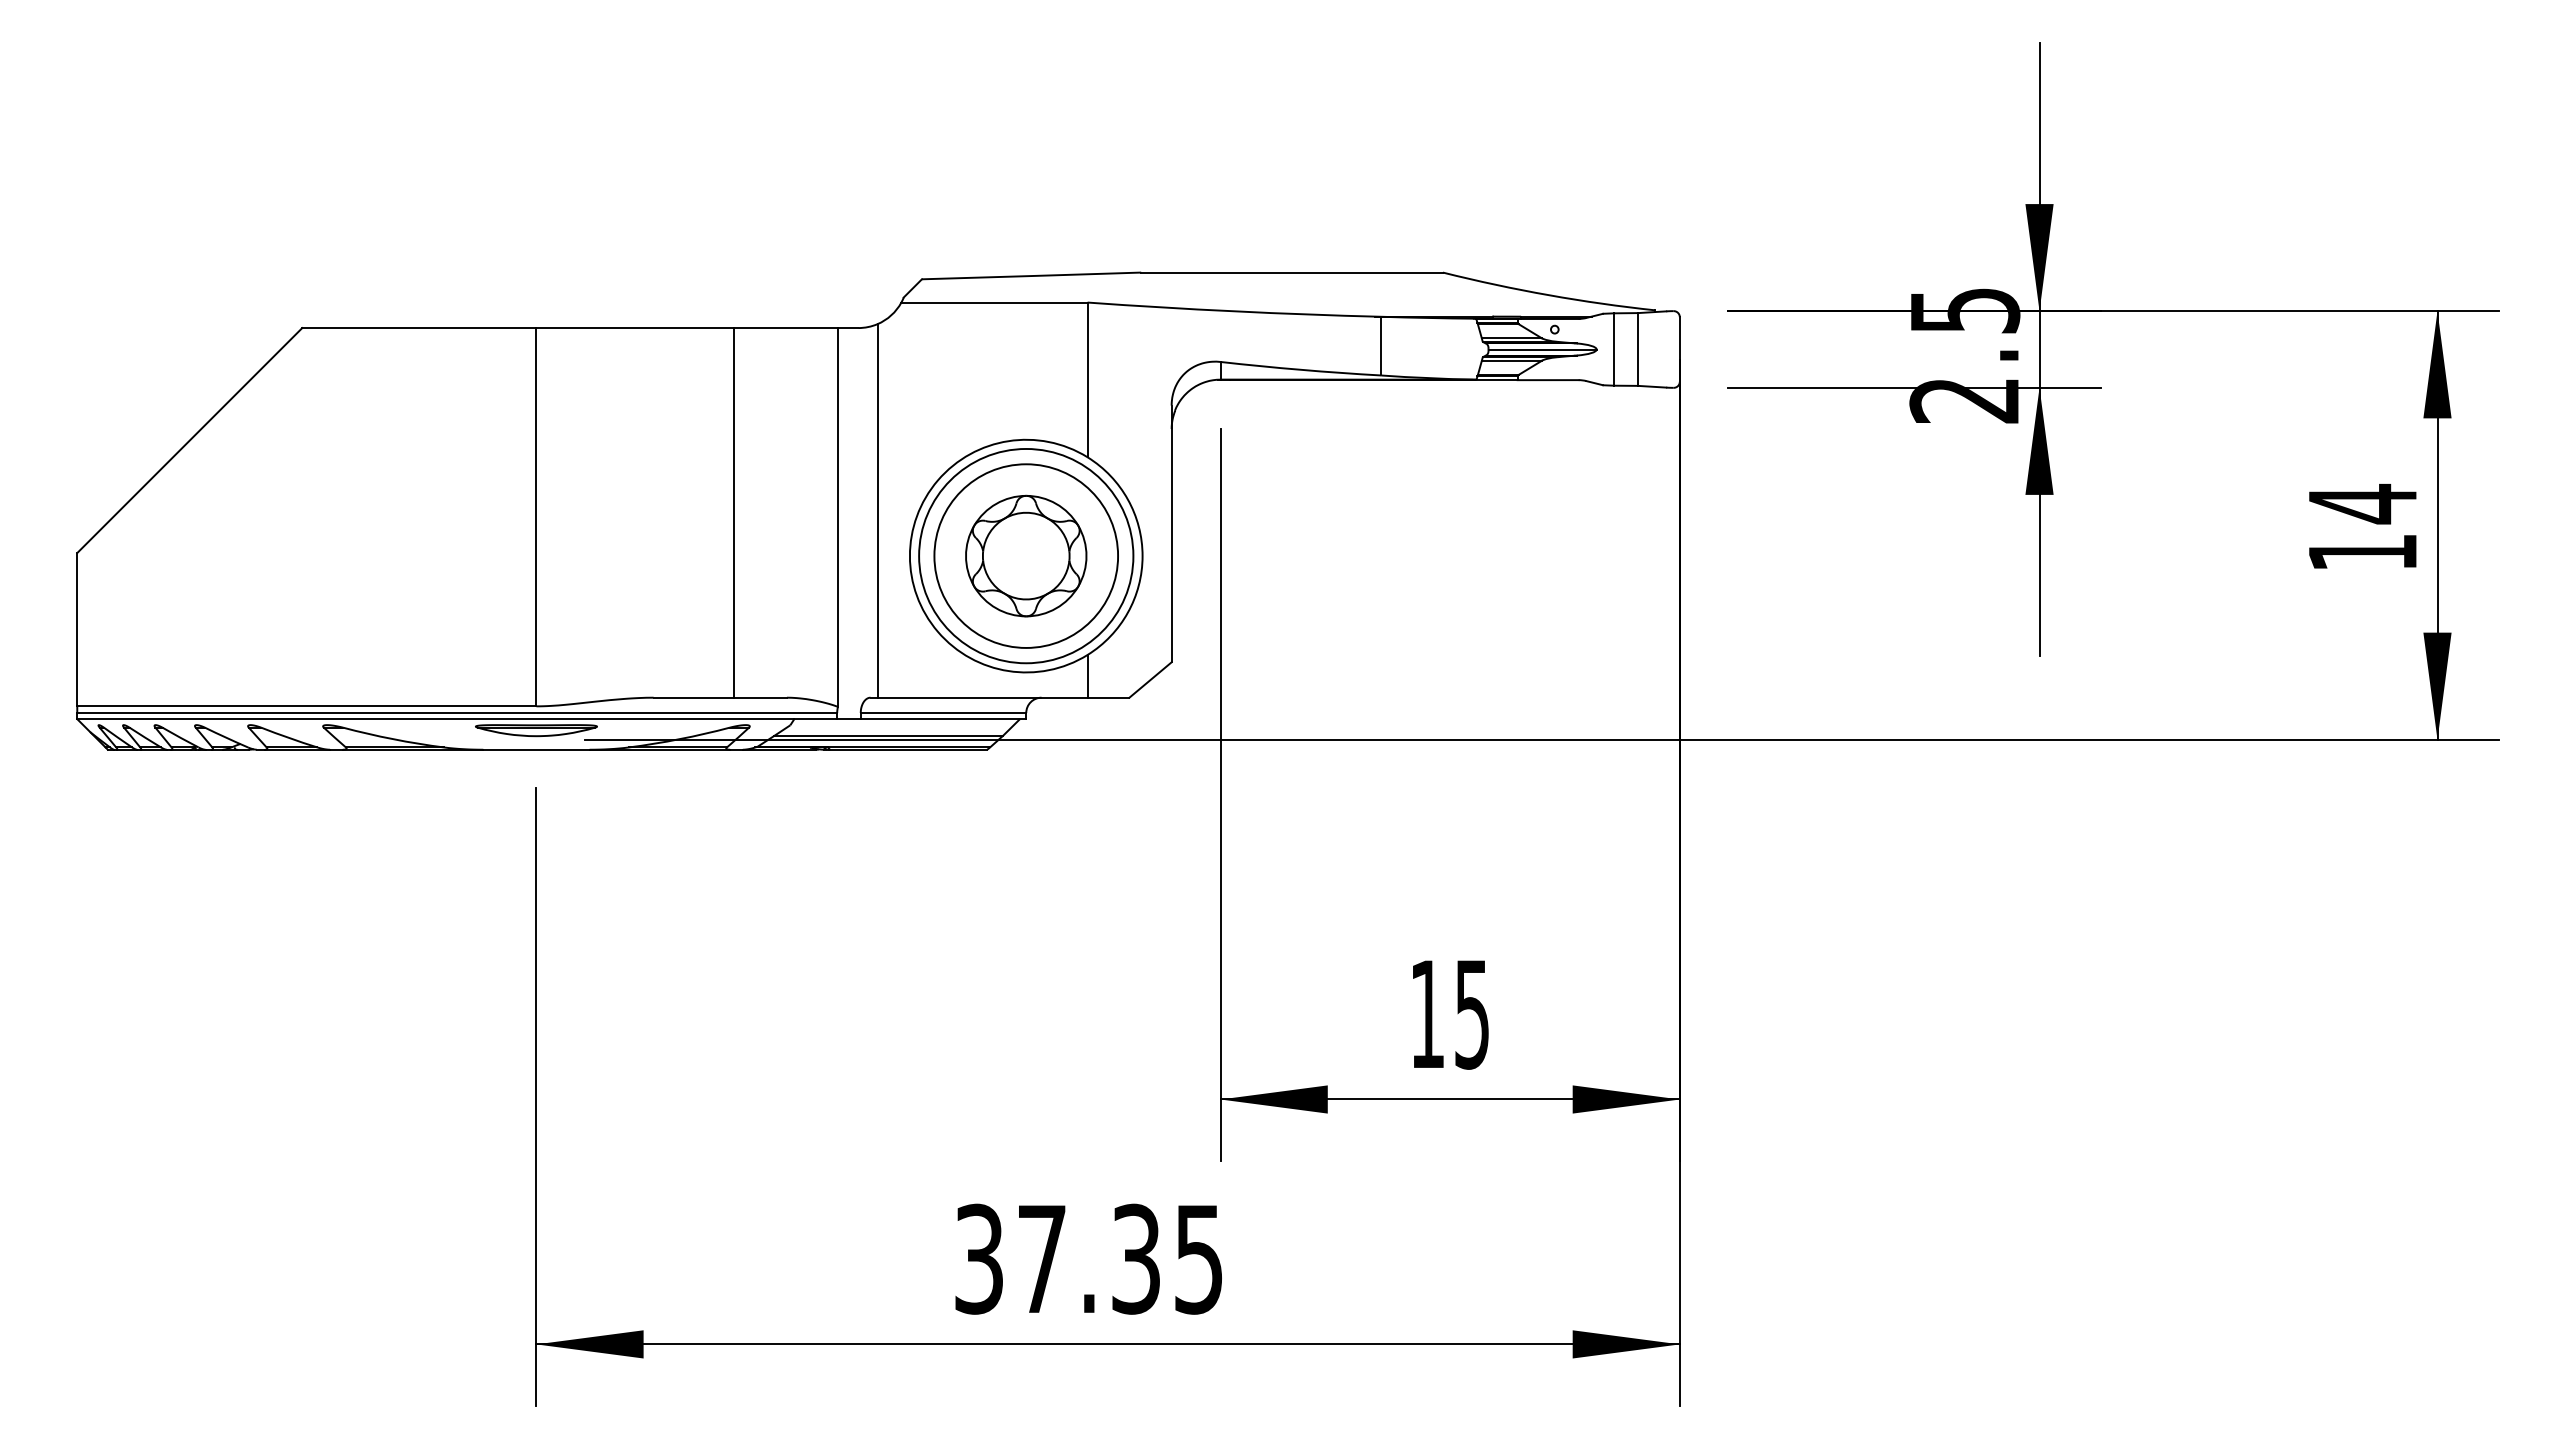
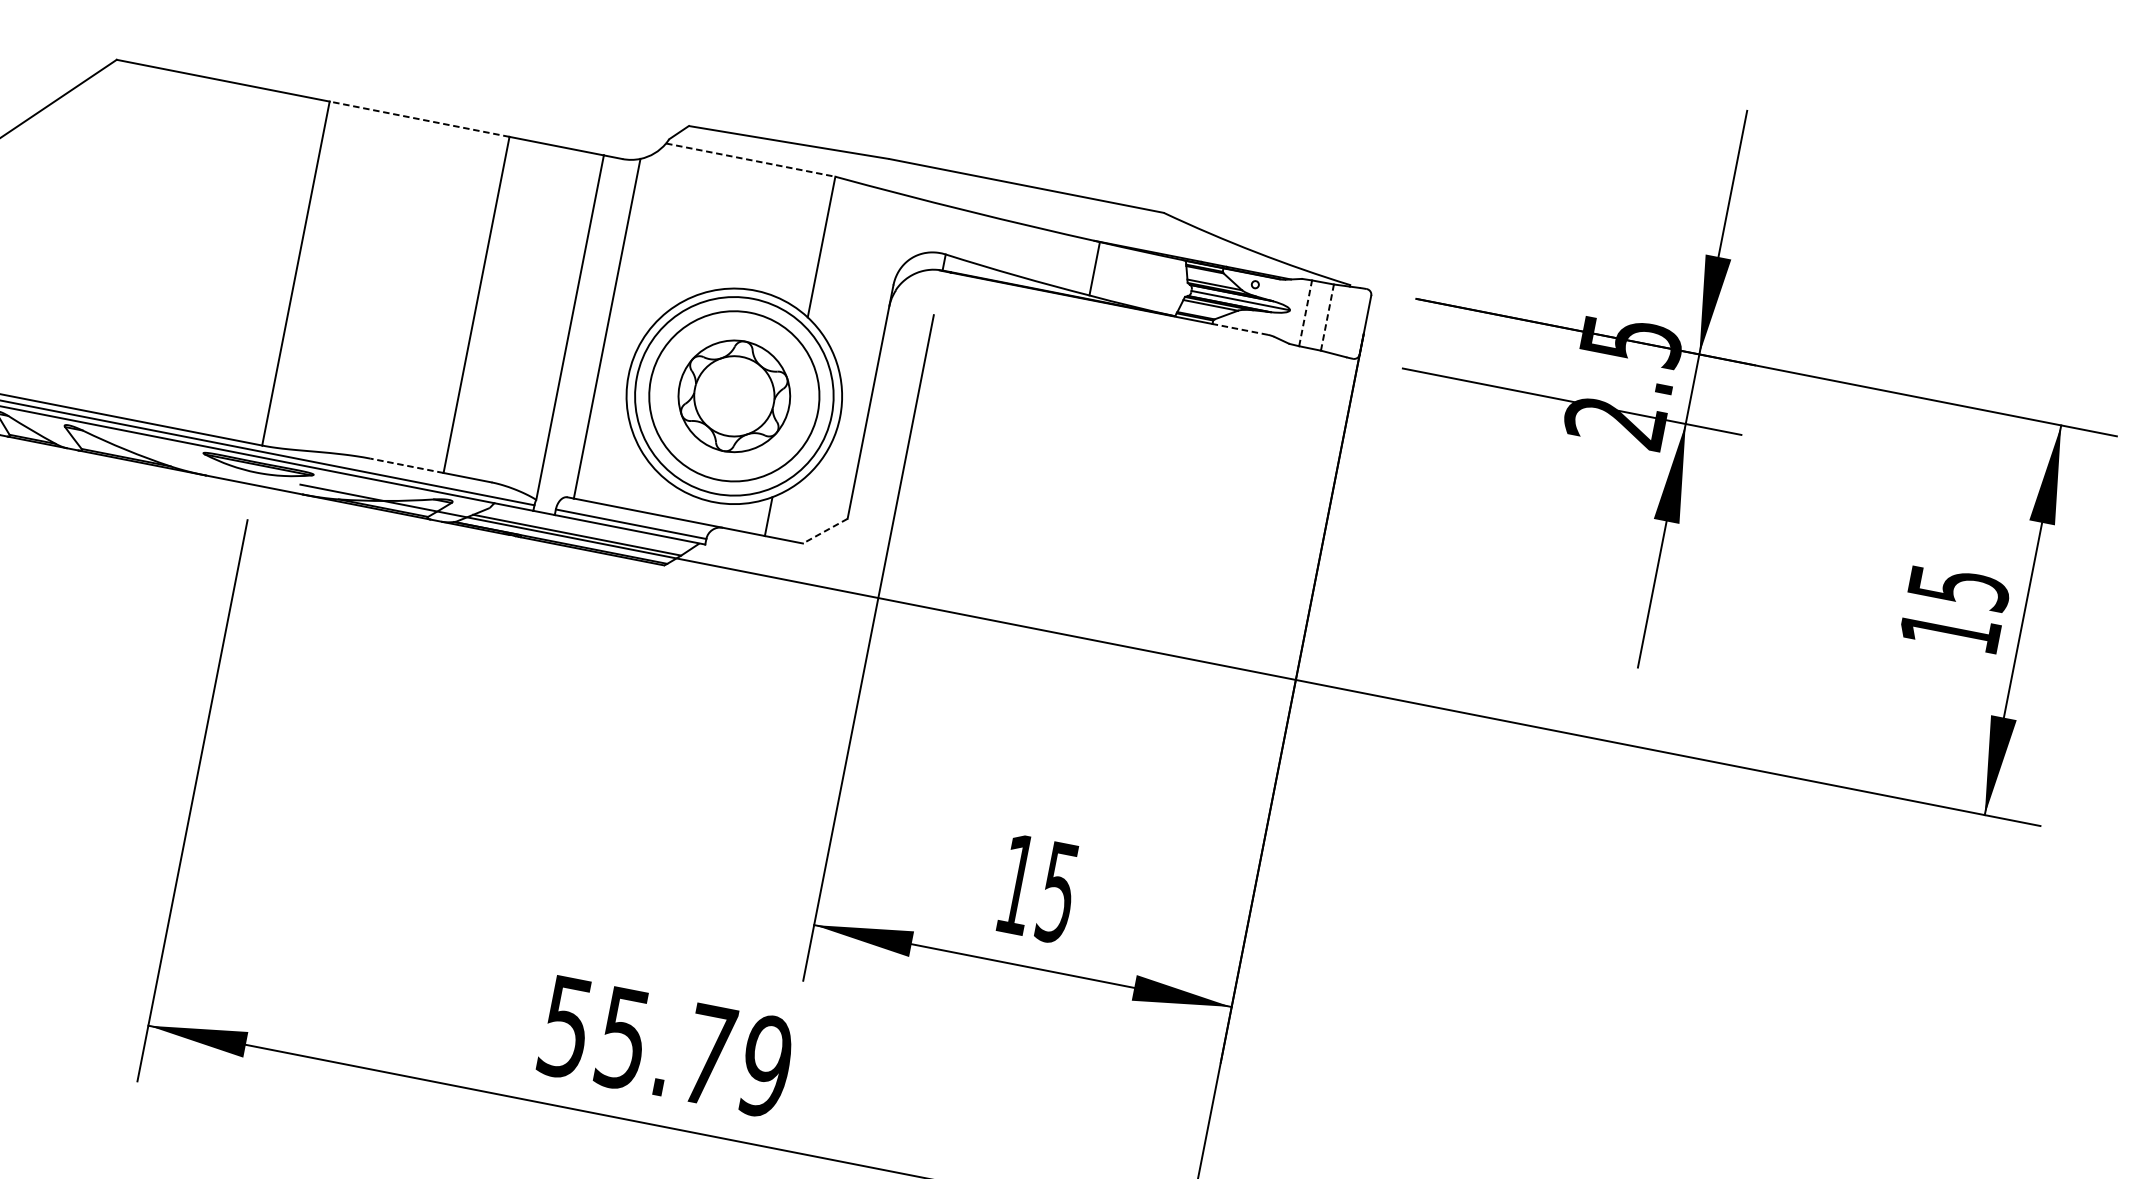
line: (995, 302) -> (751, 160), solid -> dashed
line: (635, 328) -> (419, 119), solid -> dashed
line: (1637, 348) -> (1327, 316), solid -> dashed
line: (1613, 349) -> (1305, 313), solid -> dashed
line: (1548, 380) -> (1240, 329), solid -> dashed
text: (2363, 503) -> (1959, 587), 14 -> 15
line: (1150, 680) -> (825, 531), solid -> dashed
line: (693, 697) -> (406, 465), solid -> dashed
text: (1089, 1258) -> (666, 1046), 37.35 -> 55.79

